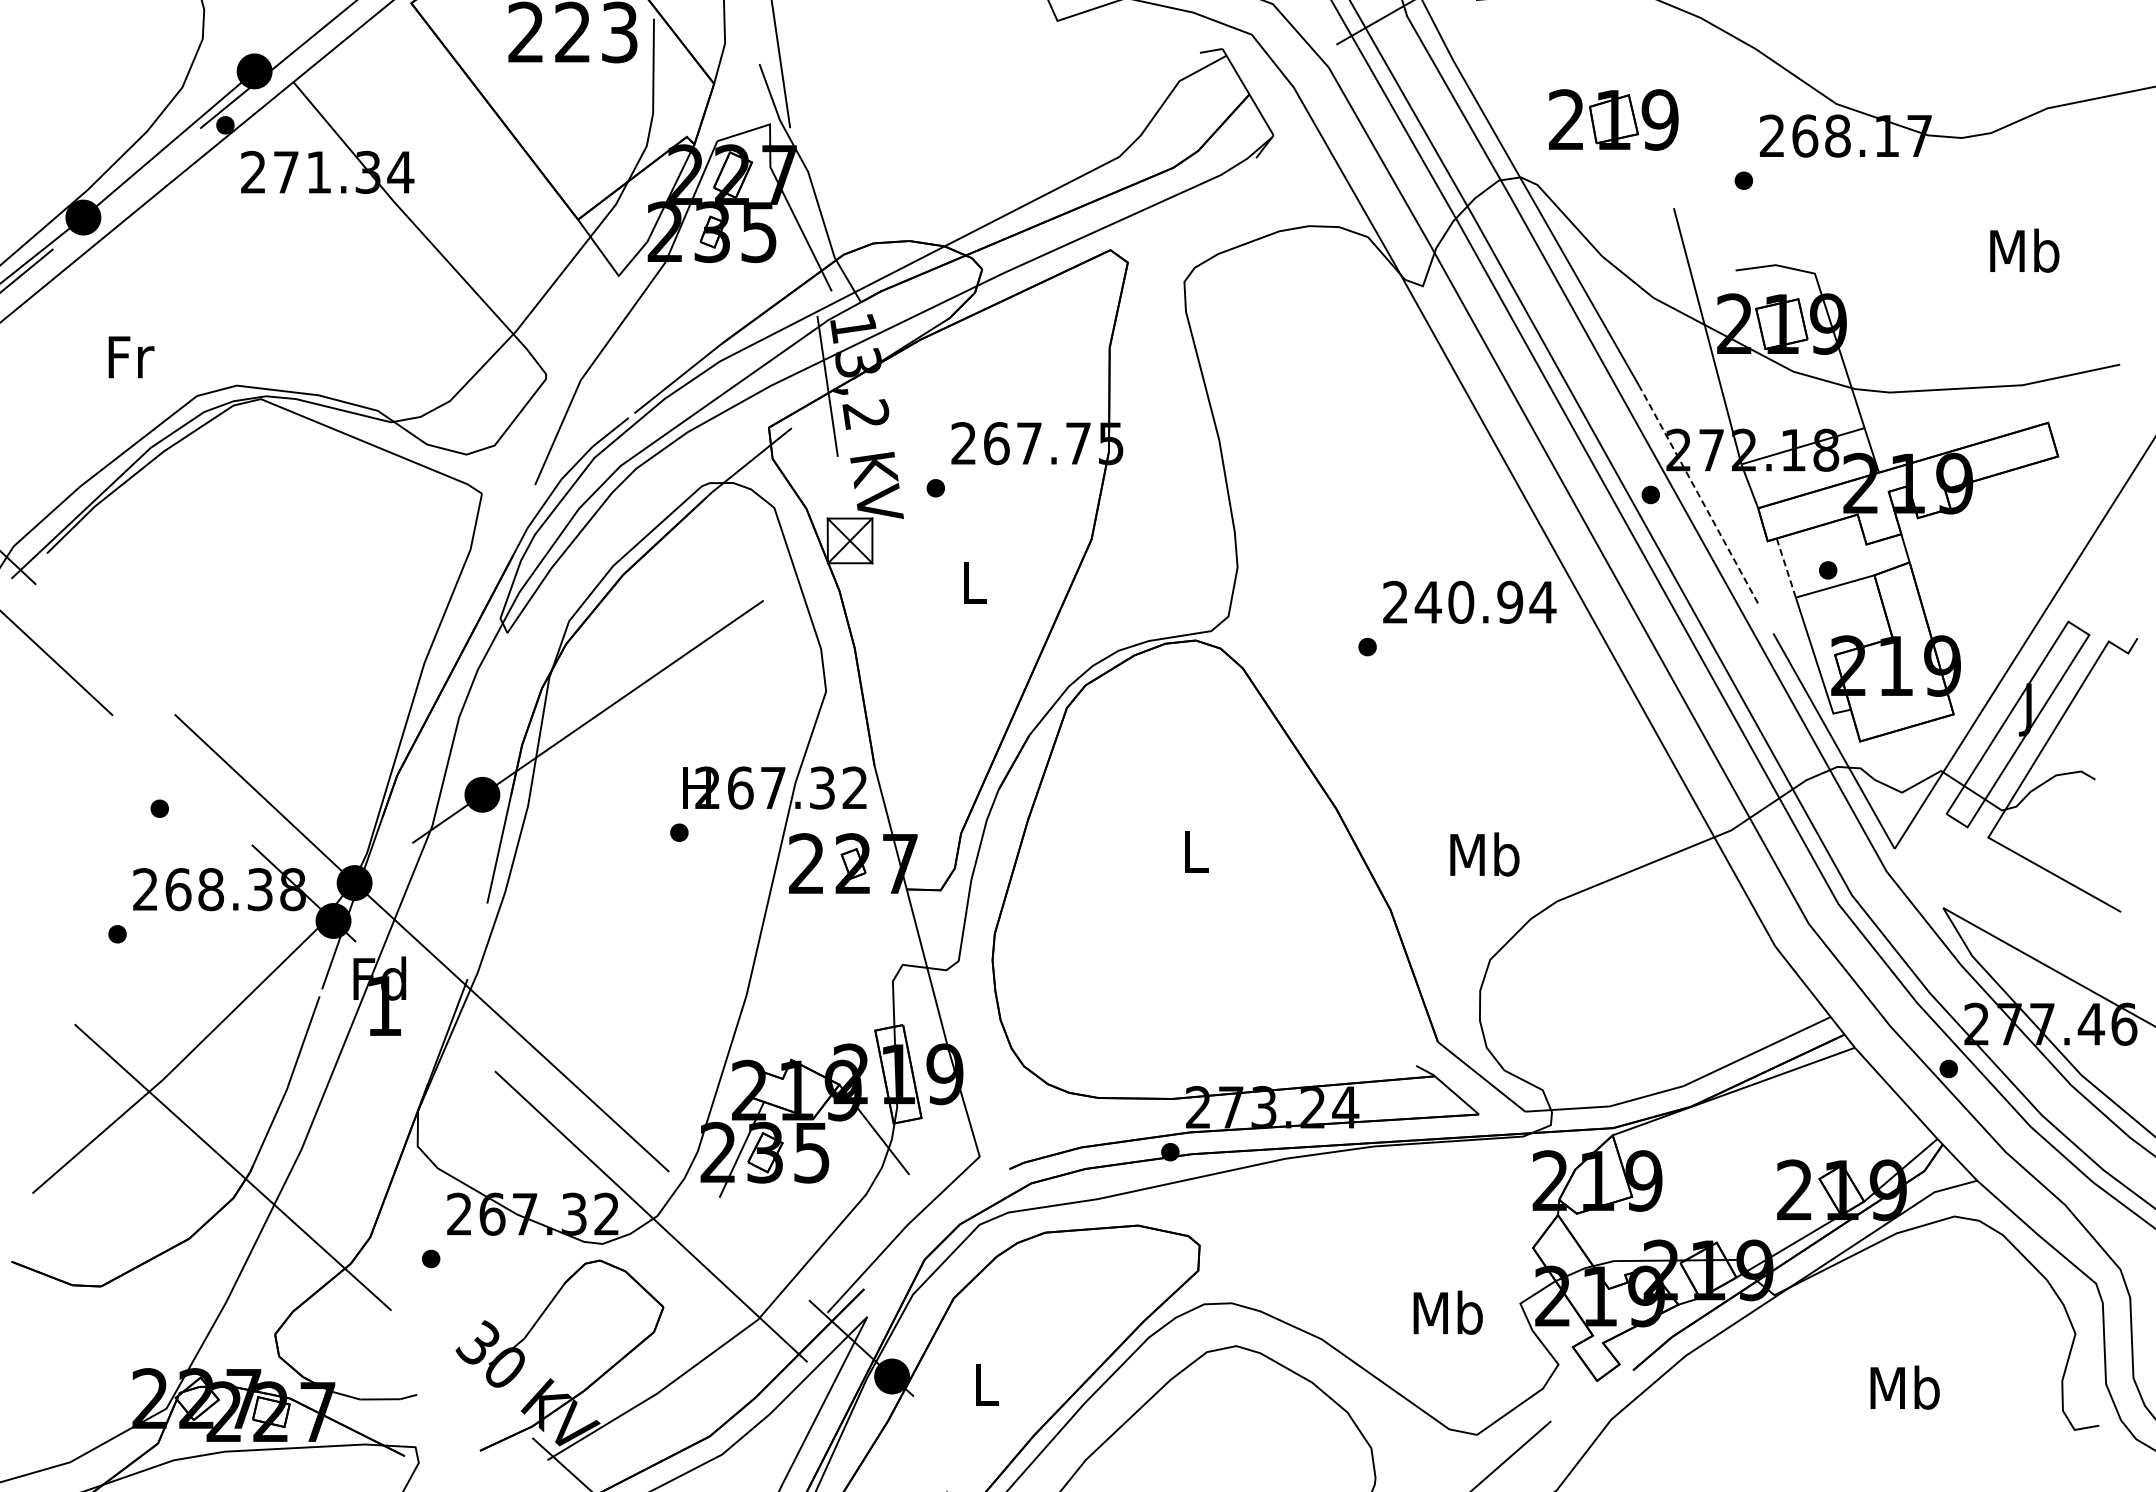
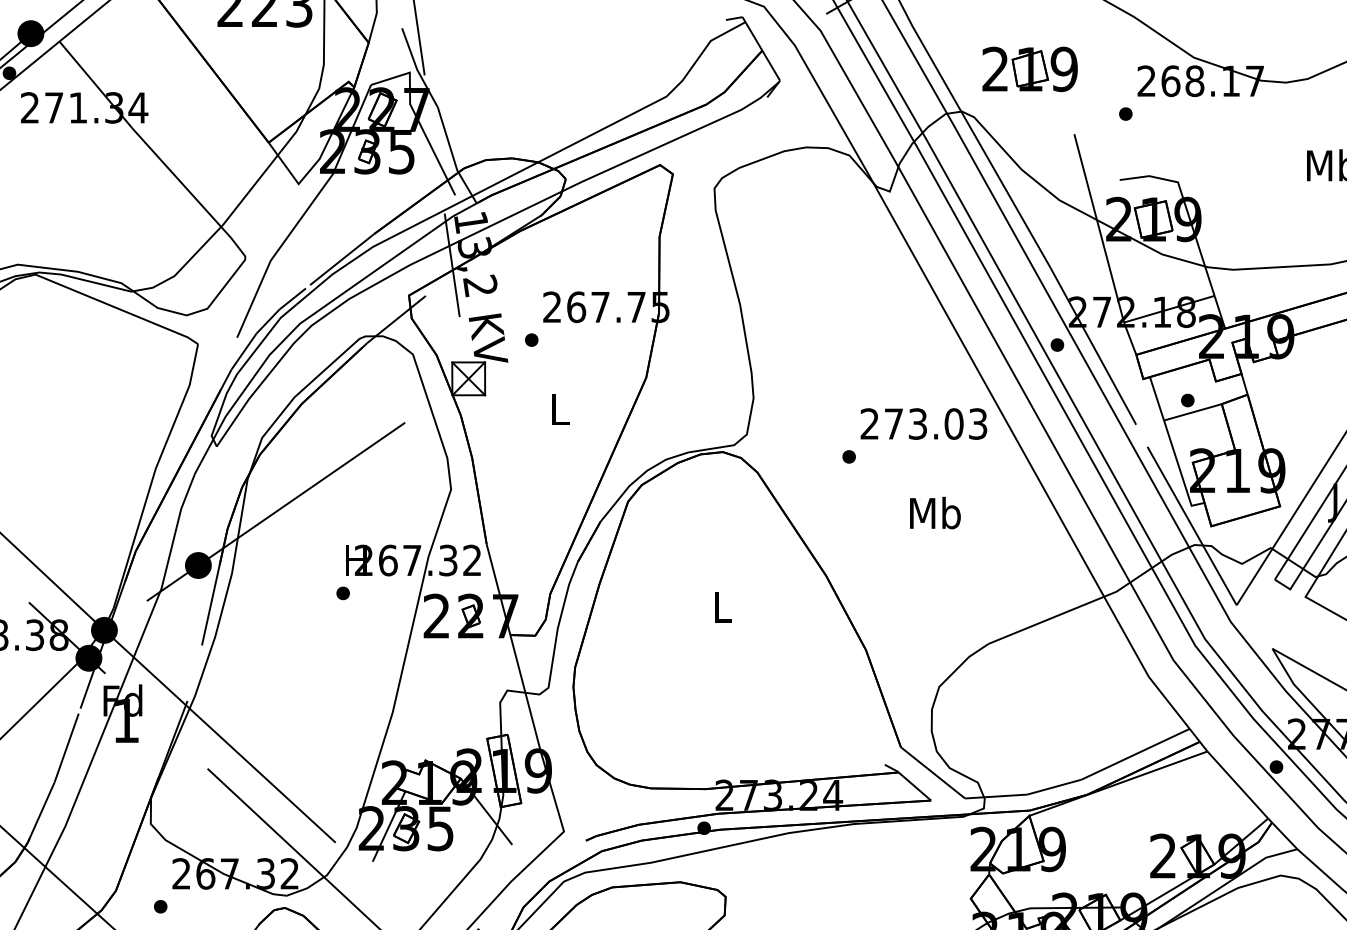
line: (1699, 496) -> (1093, 346), dashed -> solid
line: (1786, 567) -> (1157, 398), dashed -> solid
text: (1485, 601) -> (935, 423), 240.94 -> 273.03
text: (1484, 854) -> (935, 513), moved

